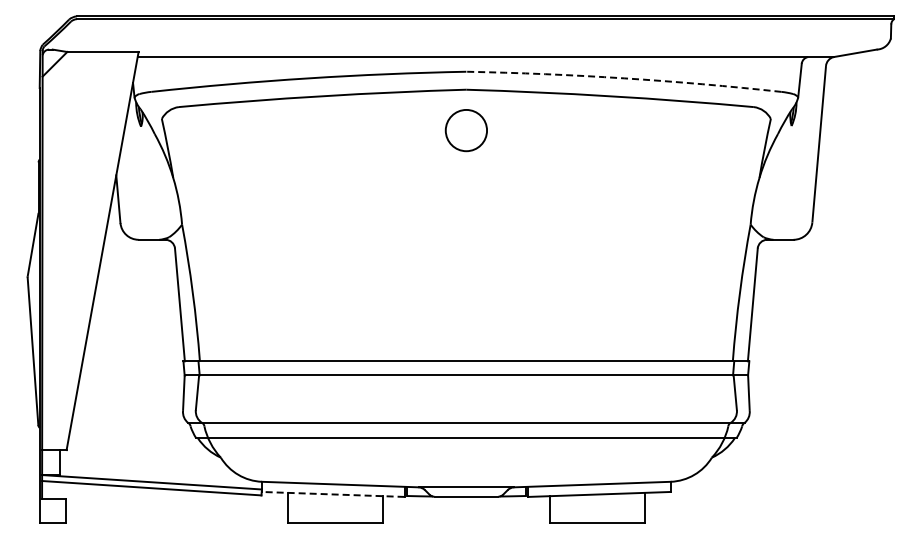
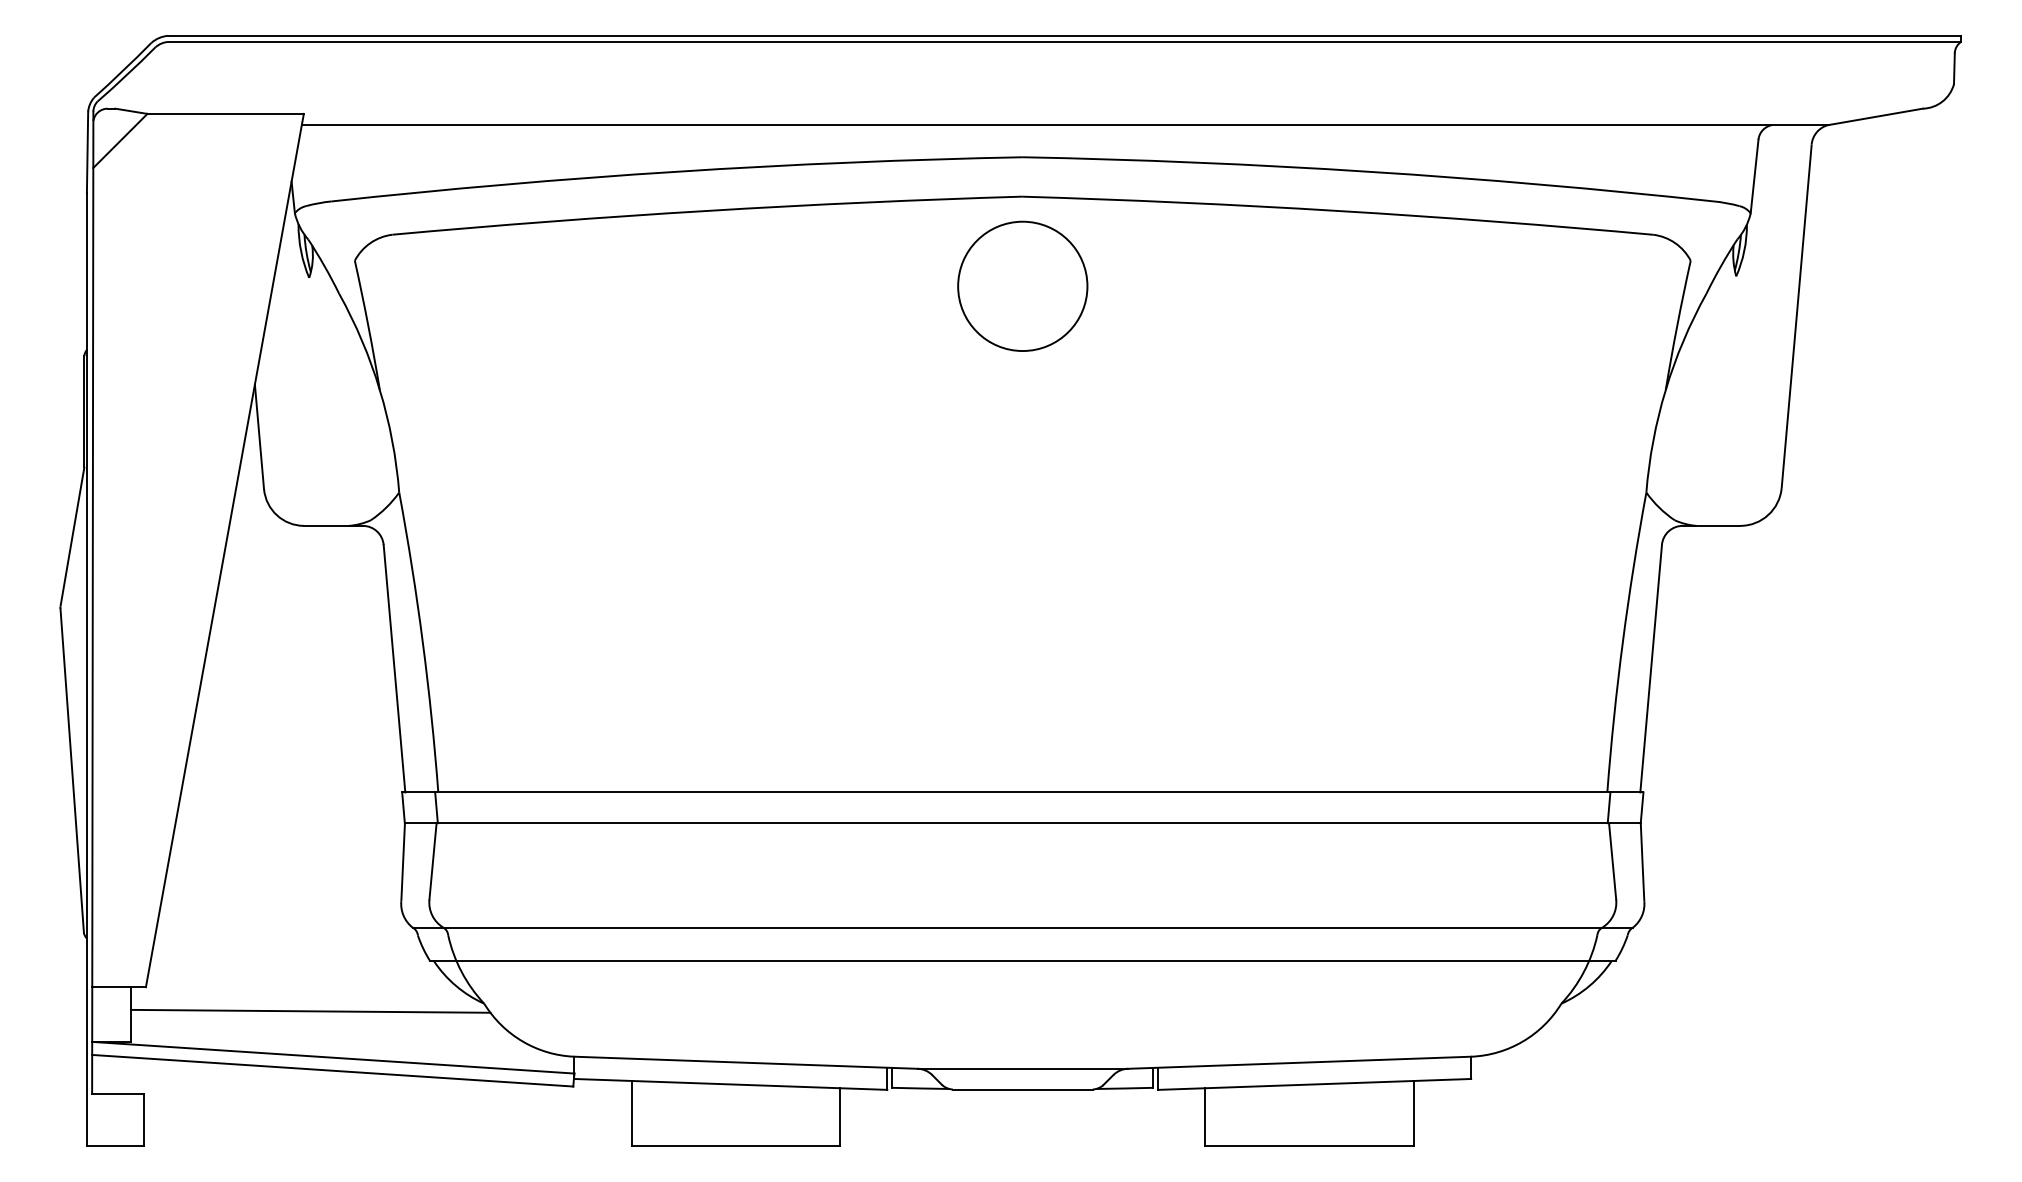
arc: (624, 78) -> (1369, 172), dashed -> solid
circle: (466, 130) -> (1023, 286), size x1.43
line: (141, 460) -> (310, 1009), added
line: (332, 494) -> (729, 1084), dashed -> solid

